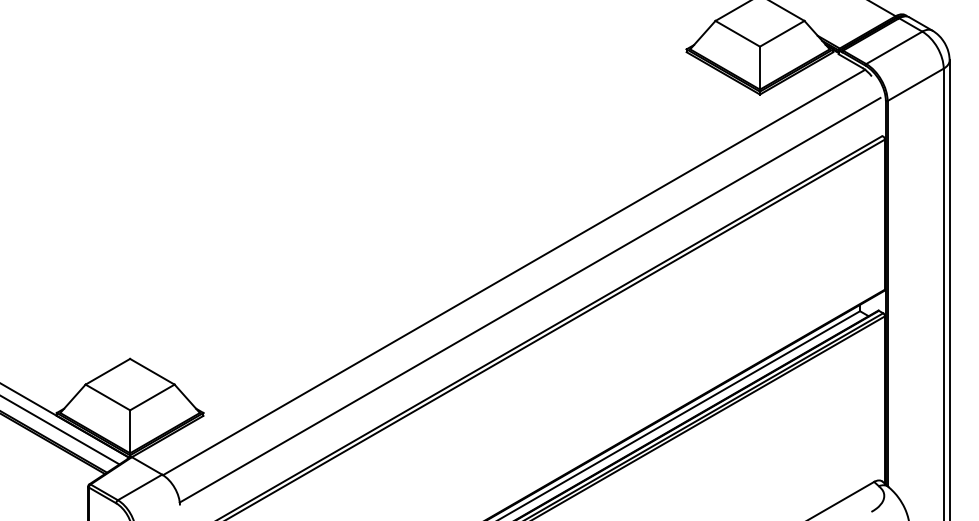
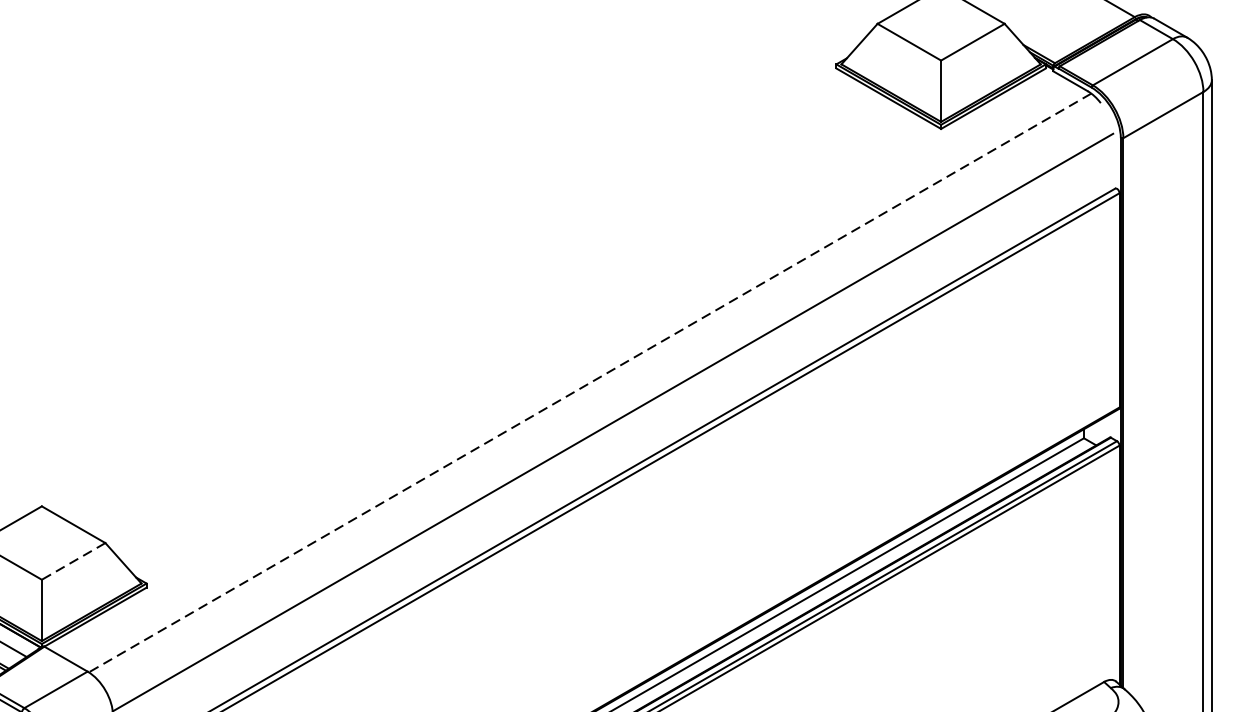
line: (513, 272) -> (589, 382), solid -> dashed
line: (152, 397) -> (73, 561), solid -> dashed

